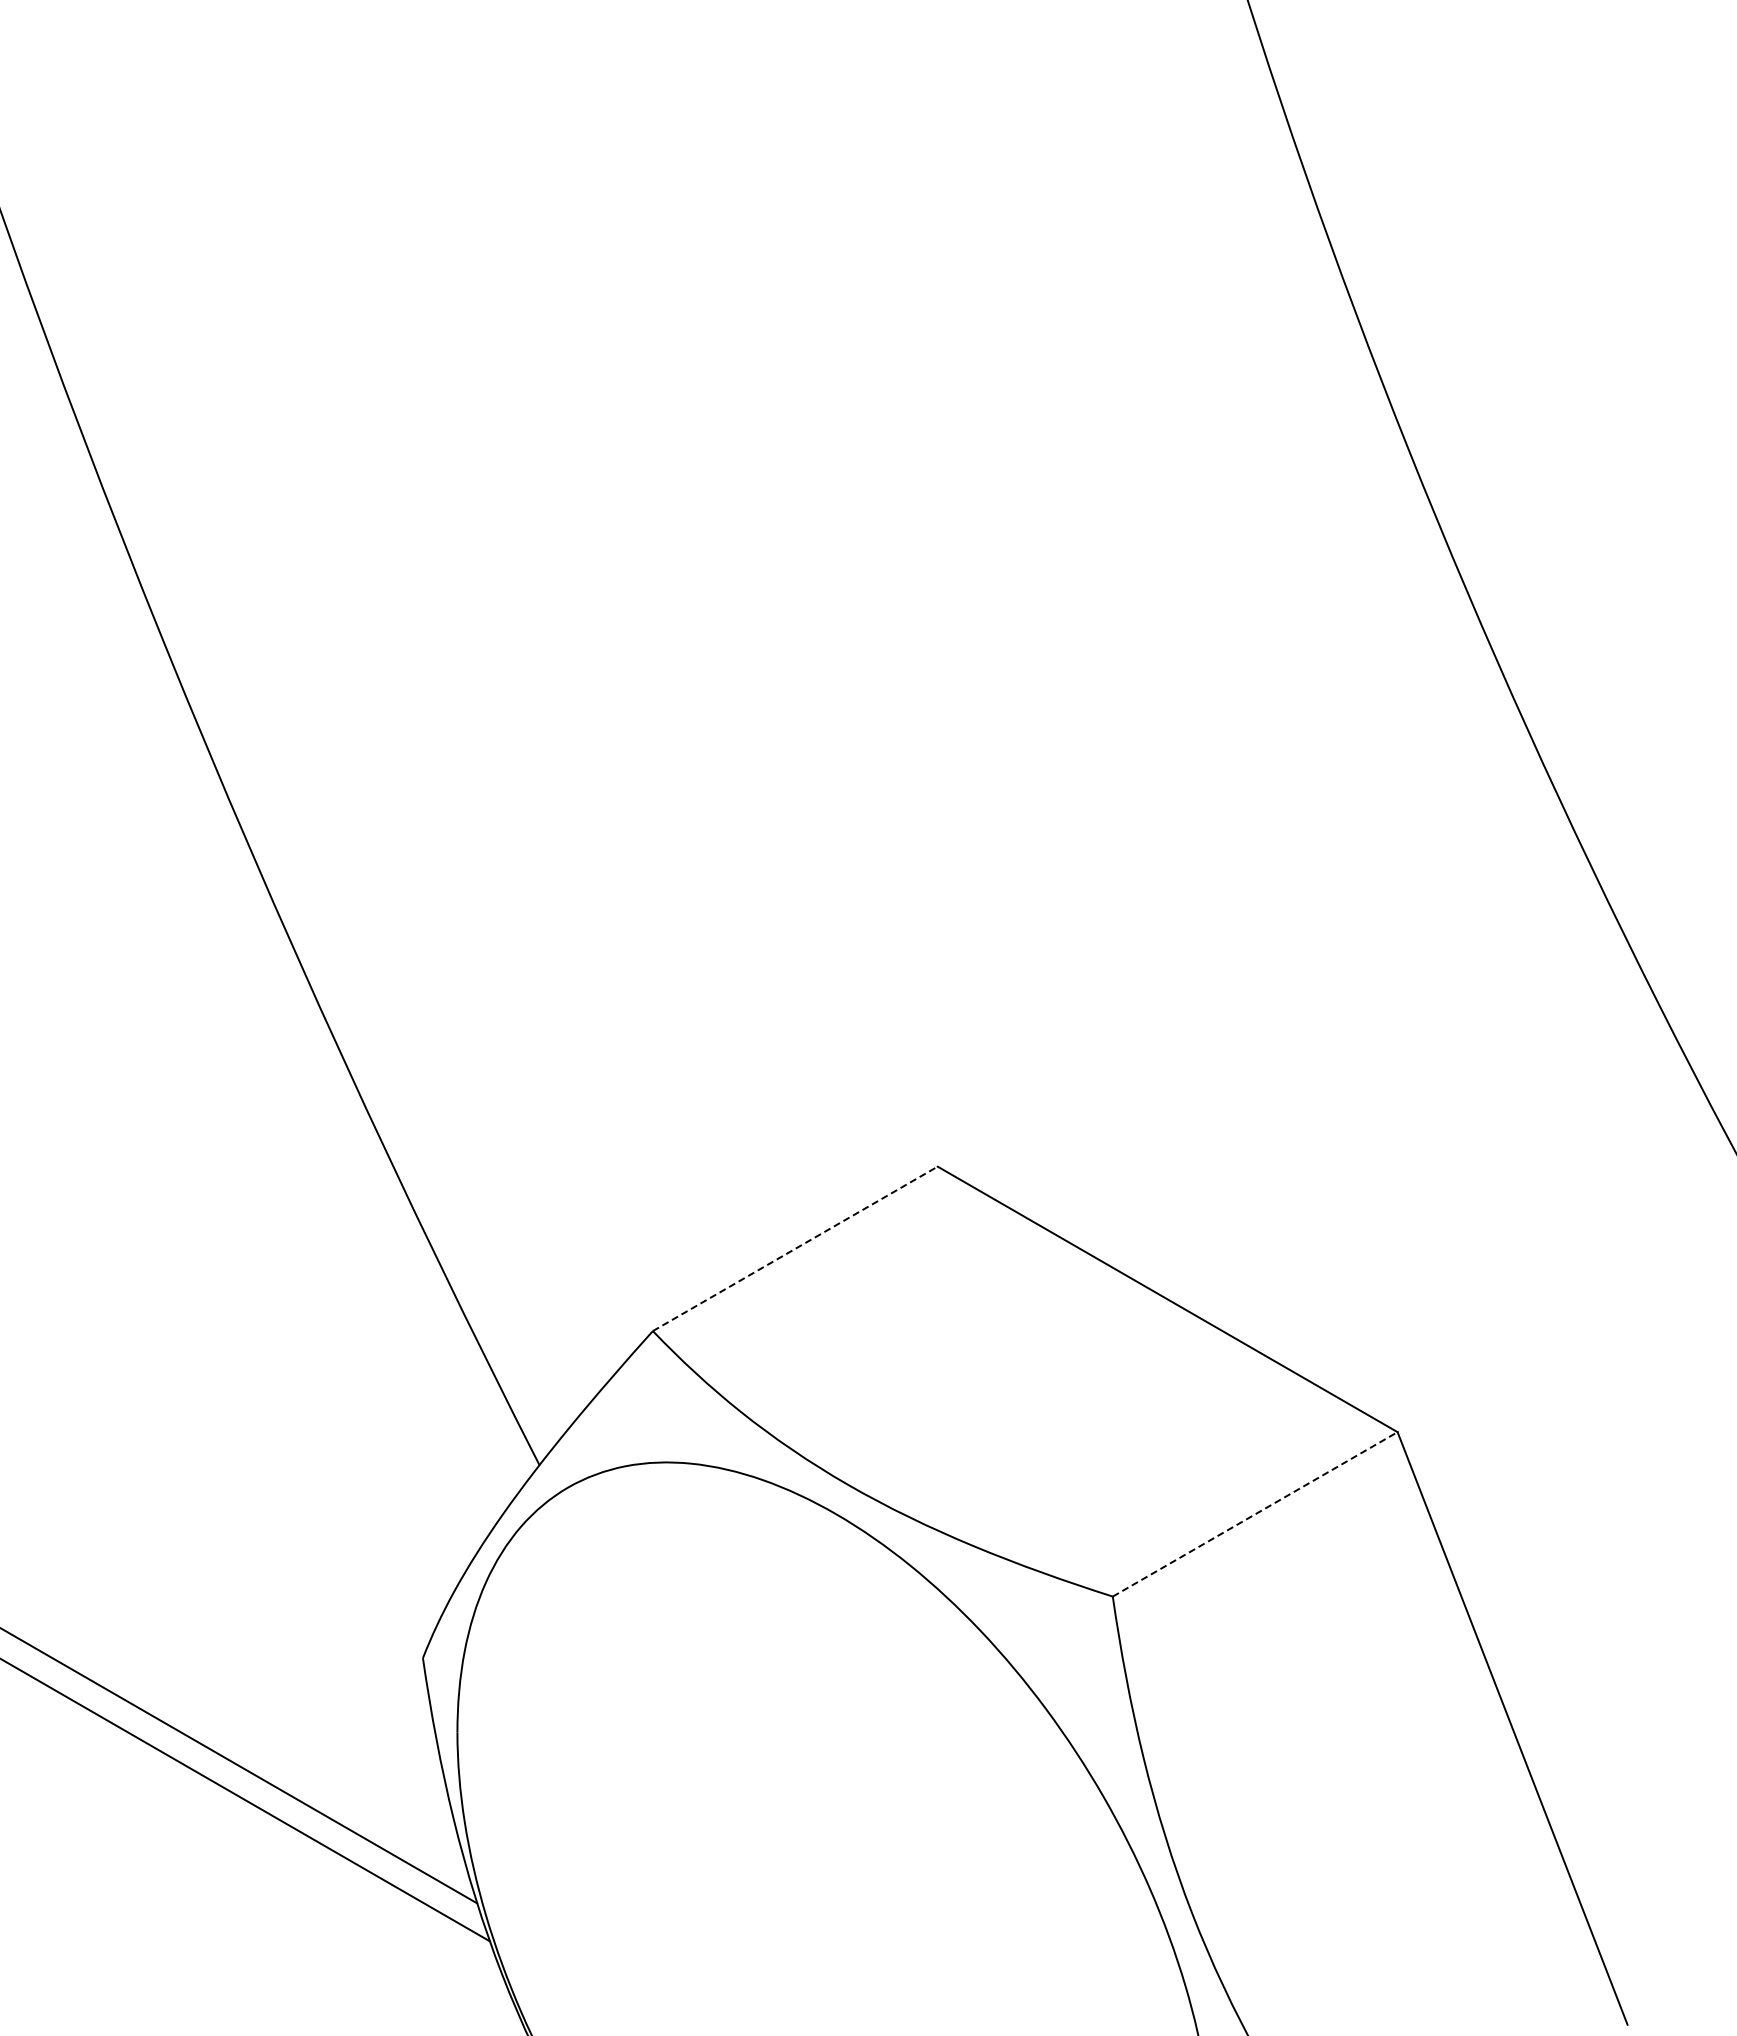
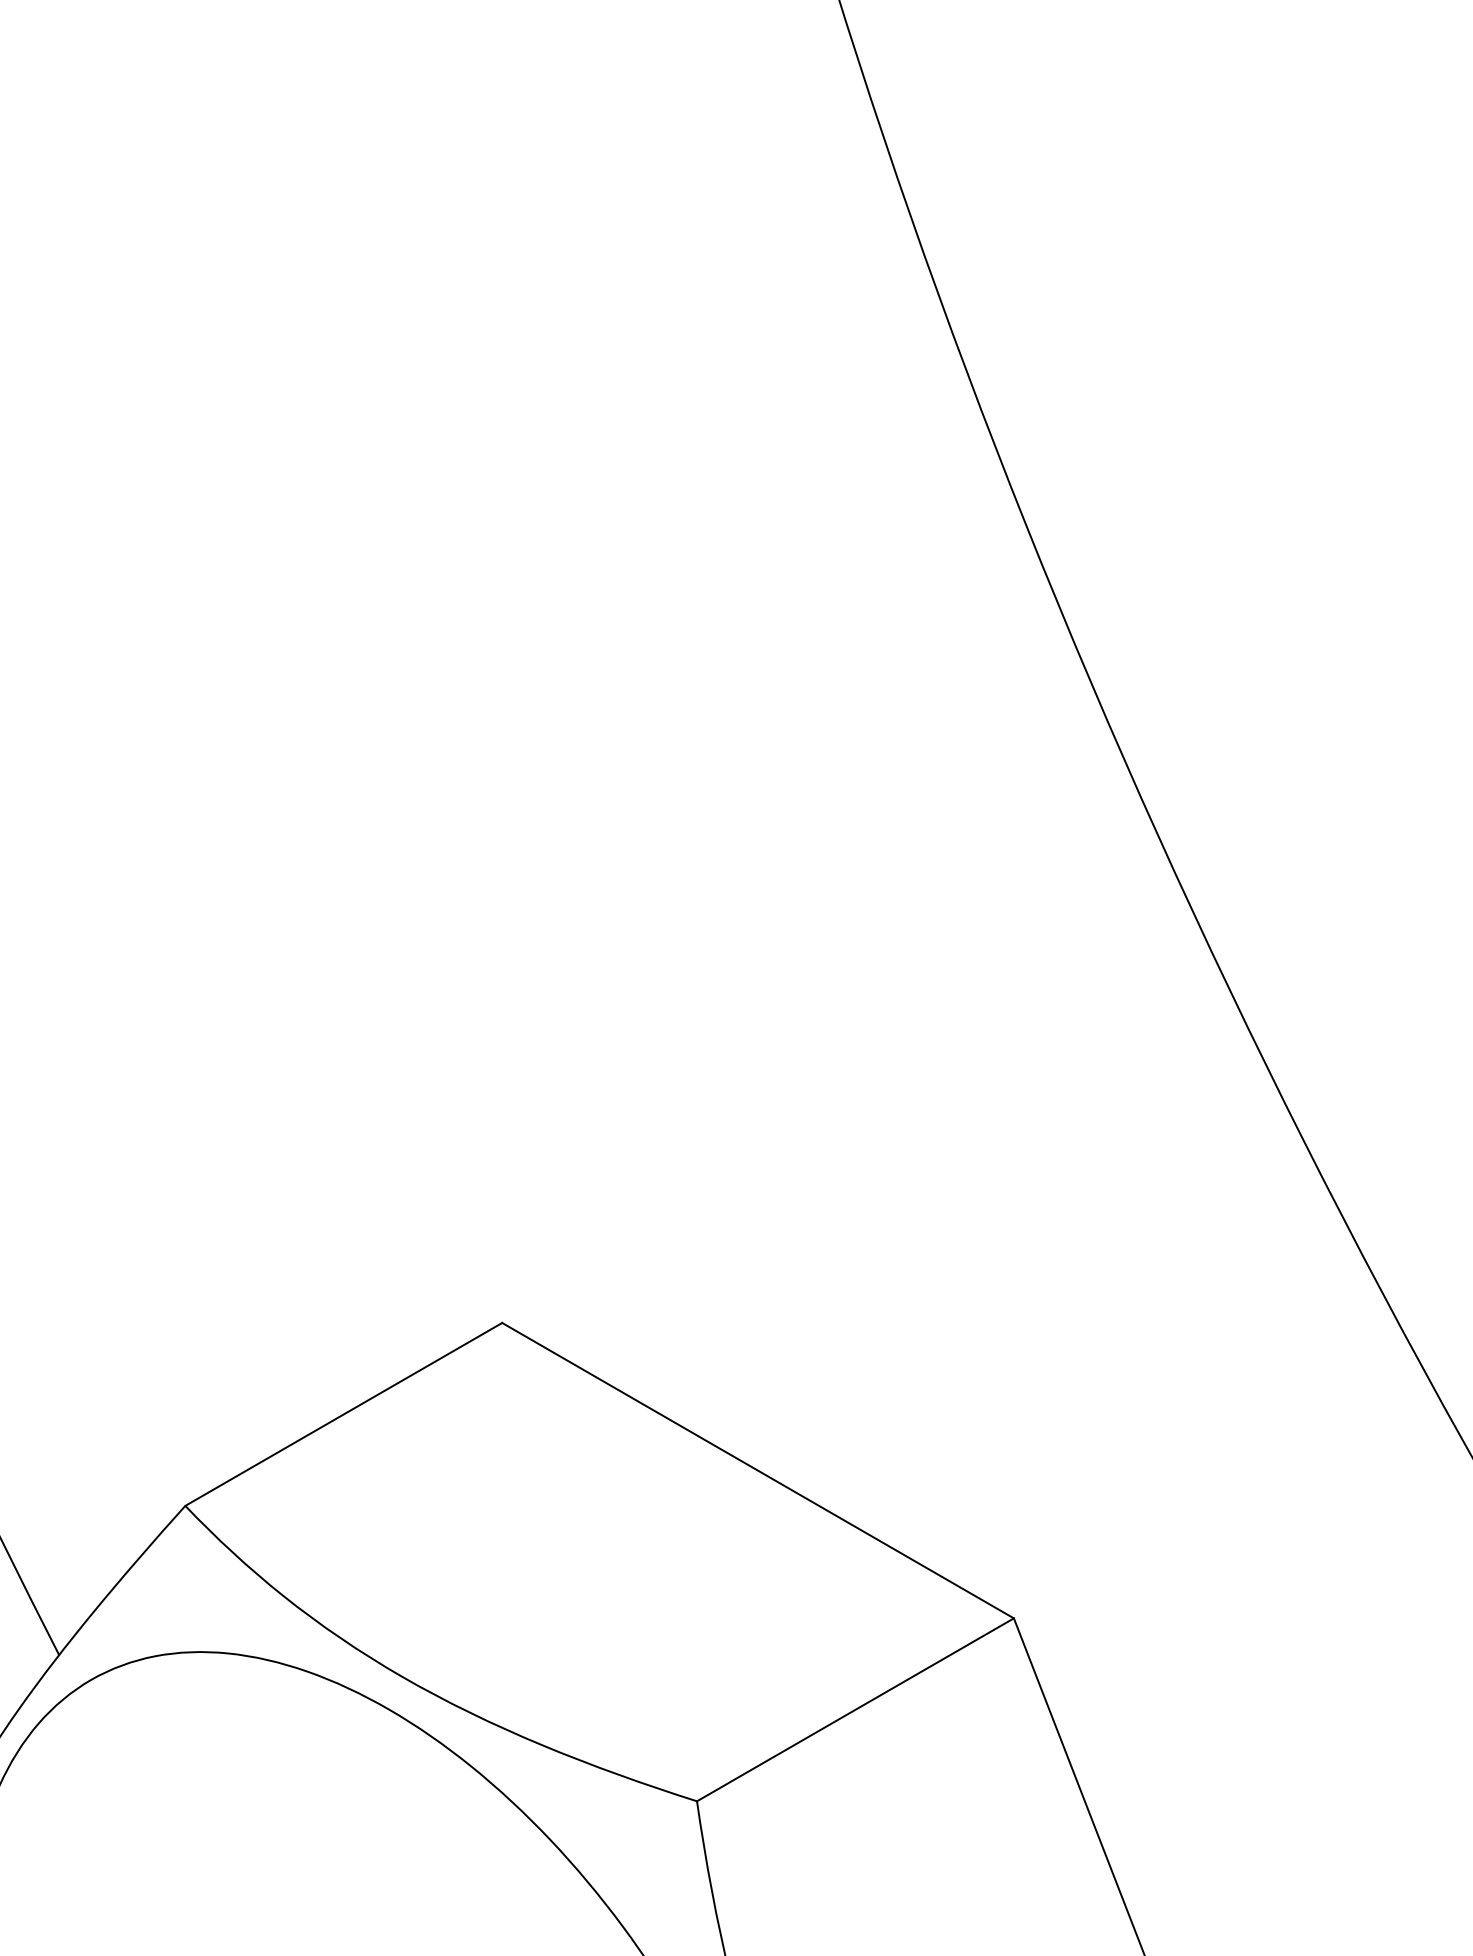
line: (795, 1248) -> (343, 1414), dashed -> solid
line: (1255, 1514) -> (855, 1709), dashed -> solid

